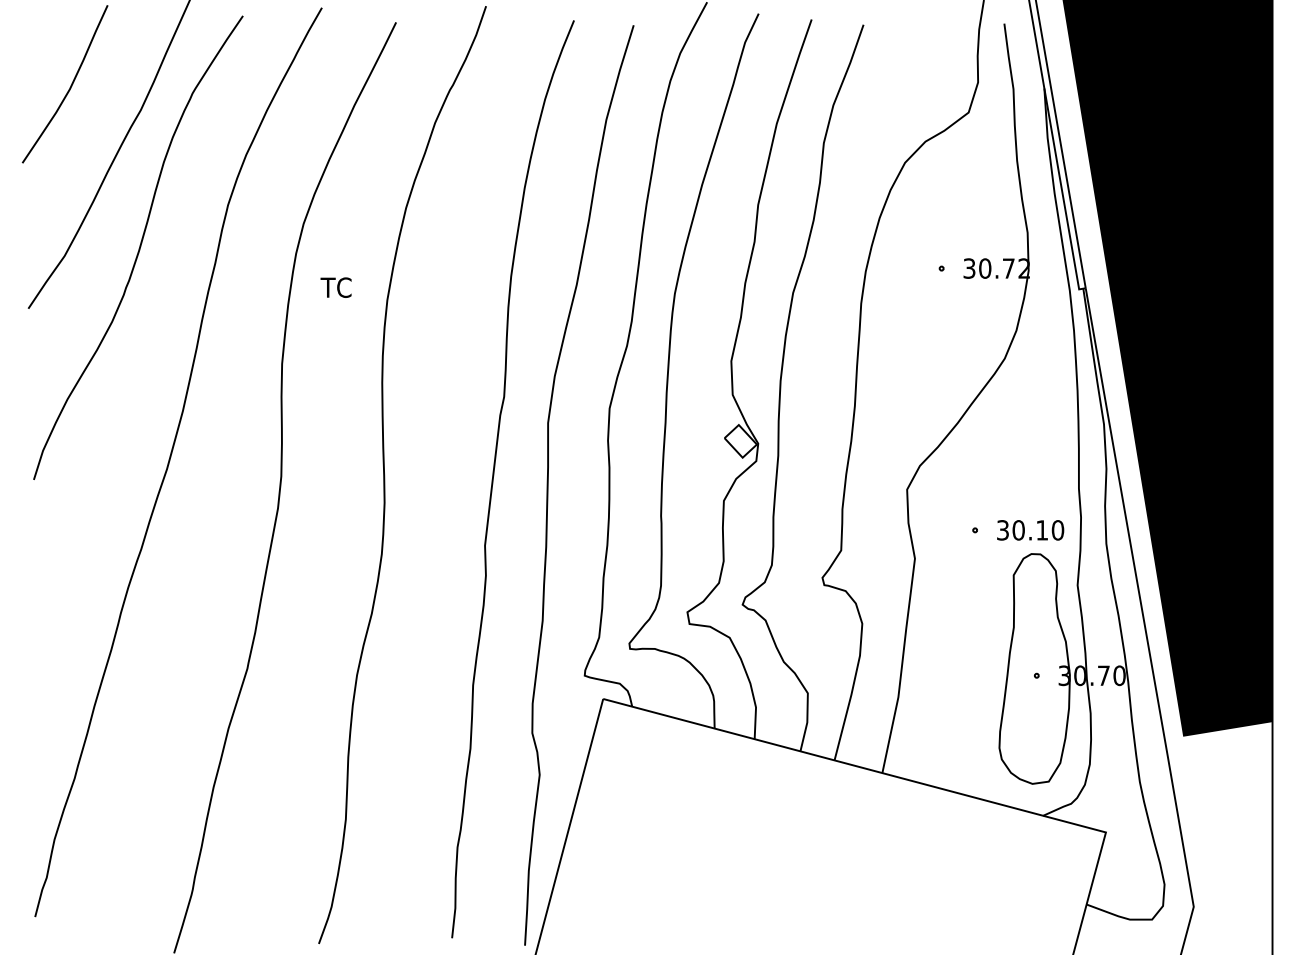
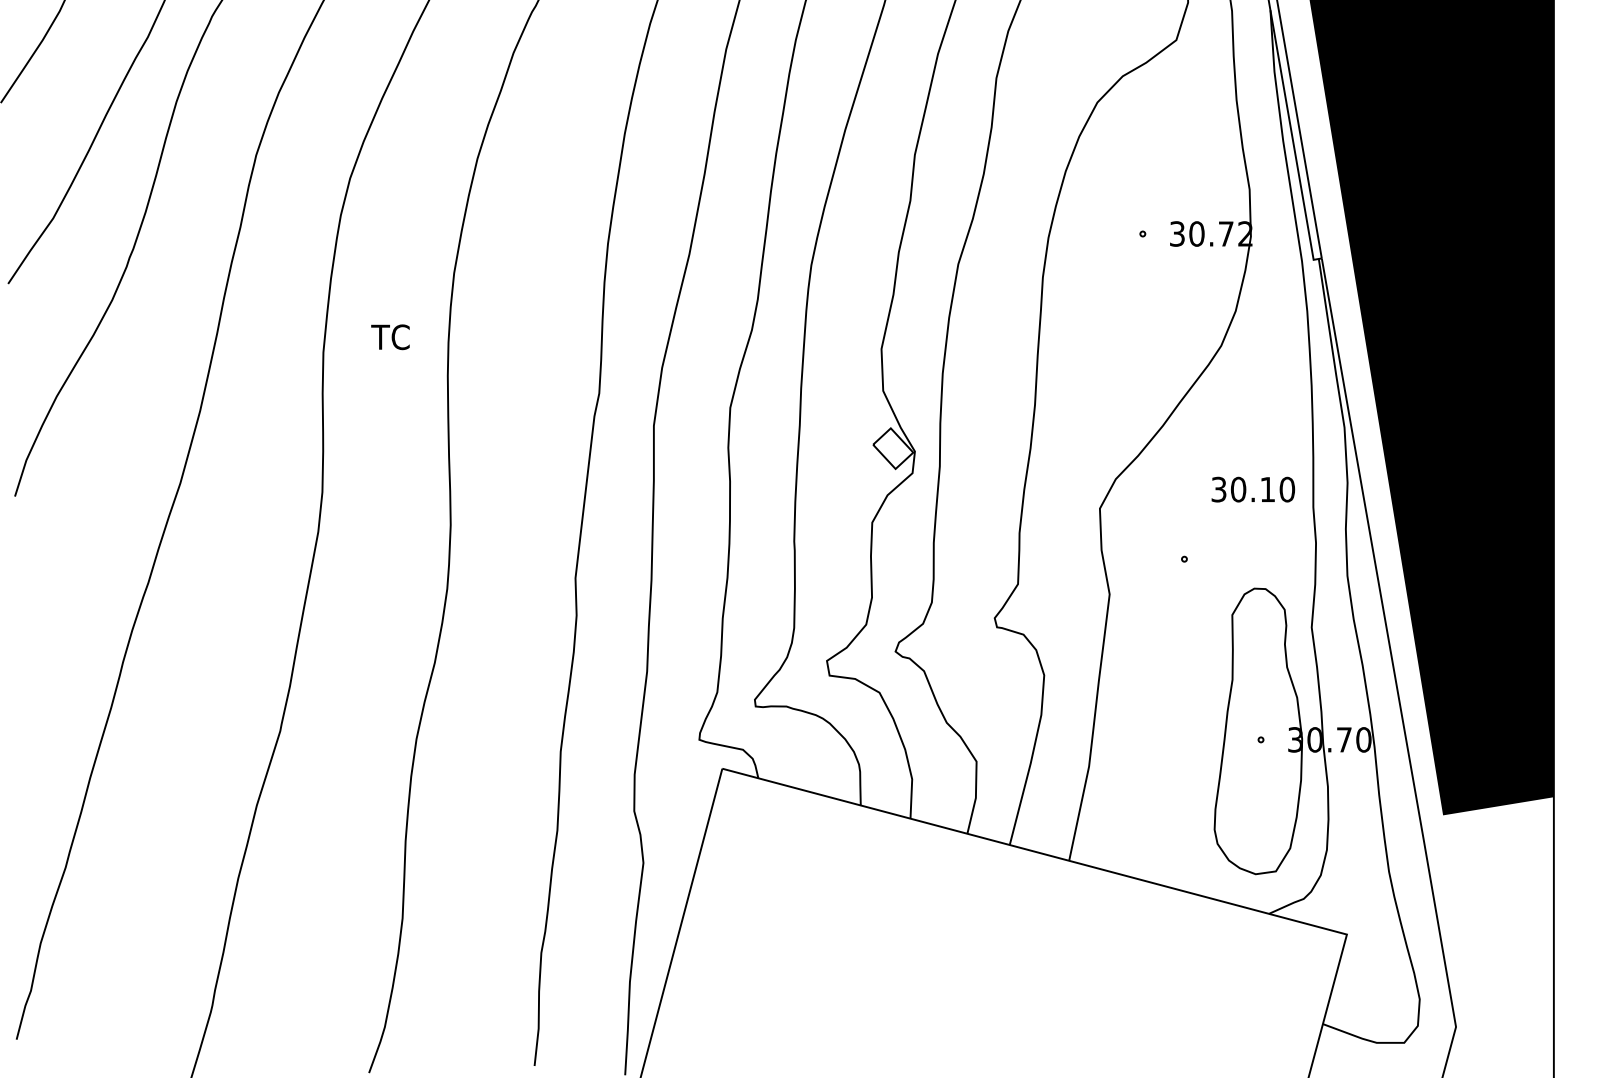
text: (335, 287) -> (389, 337), moved
text: (1030, 530) -> (1253, 489), moved

